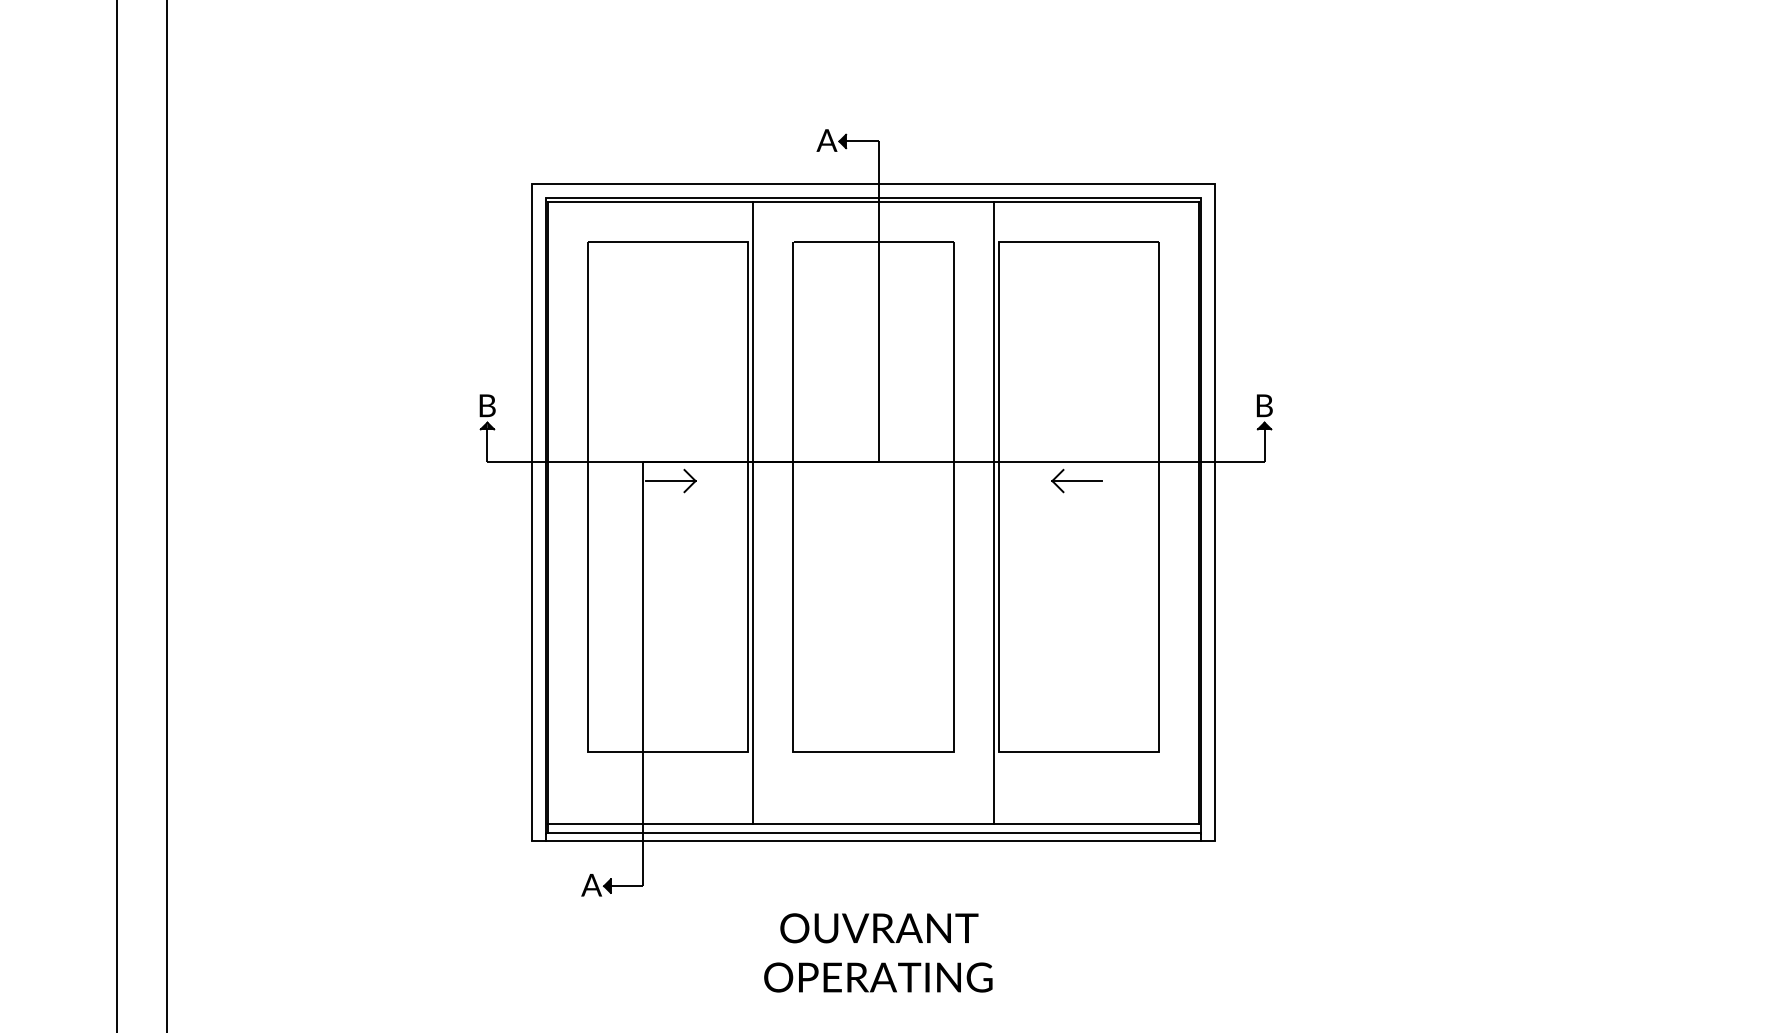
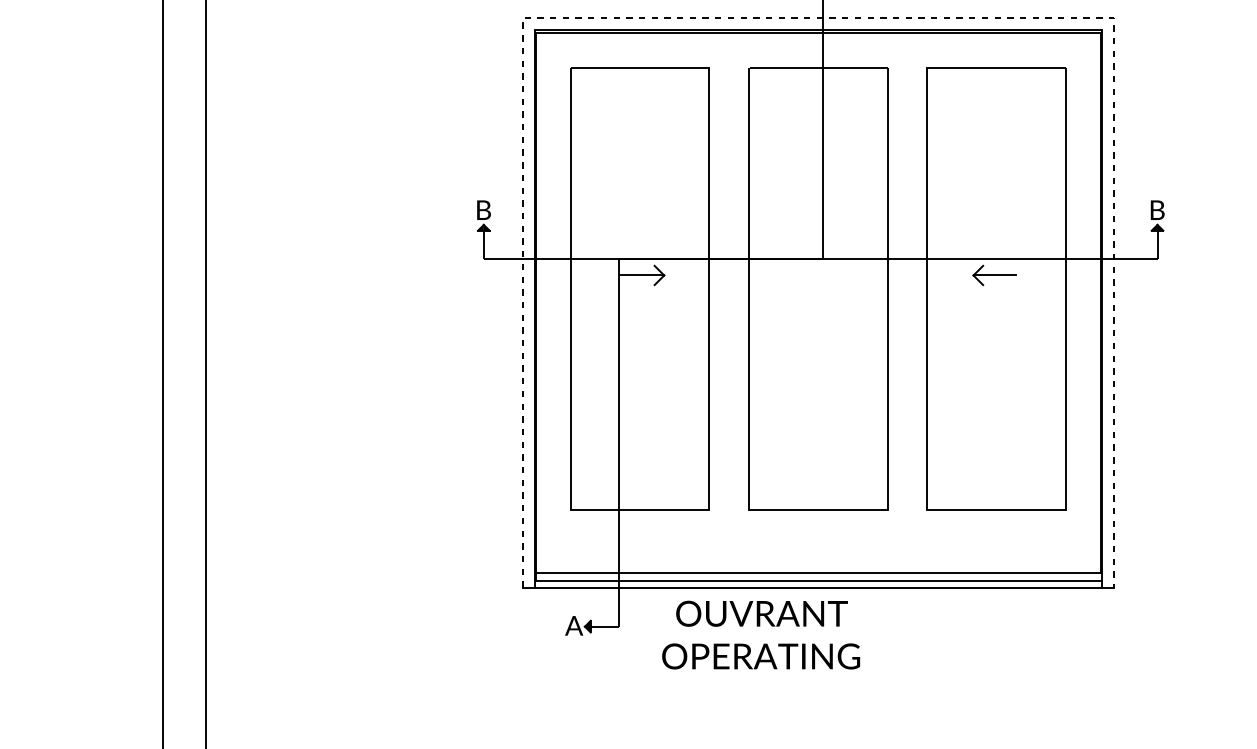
line: (874, 184) -> (819, 18), solid -> dashed
line: (753, 512) -> (714, 302), removed
line: (993, 512) -> (922, 302), removed
text: (878, 952) -> (761, 634), moved

